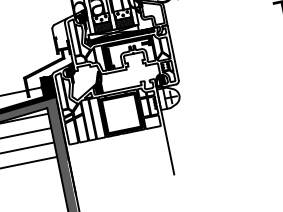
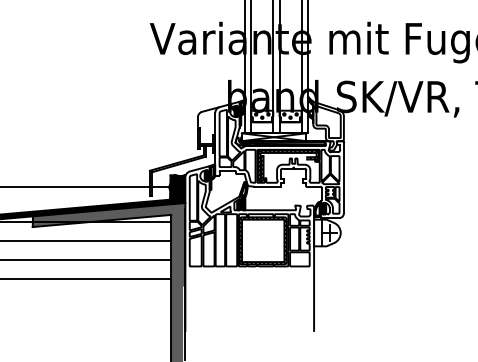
hatch: (123, 20) -> (289, 124), removed
hatch: (103, 27) -> (262, 127), removed

